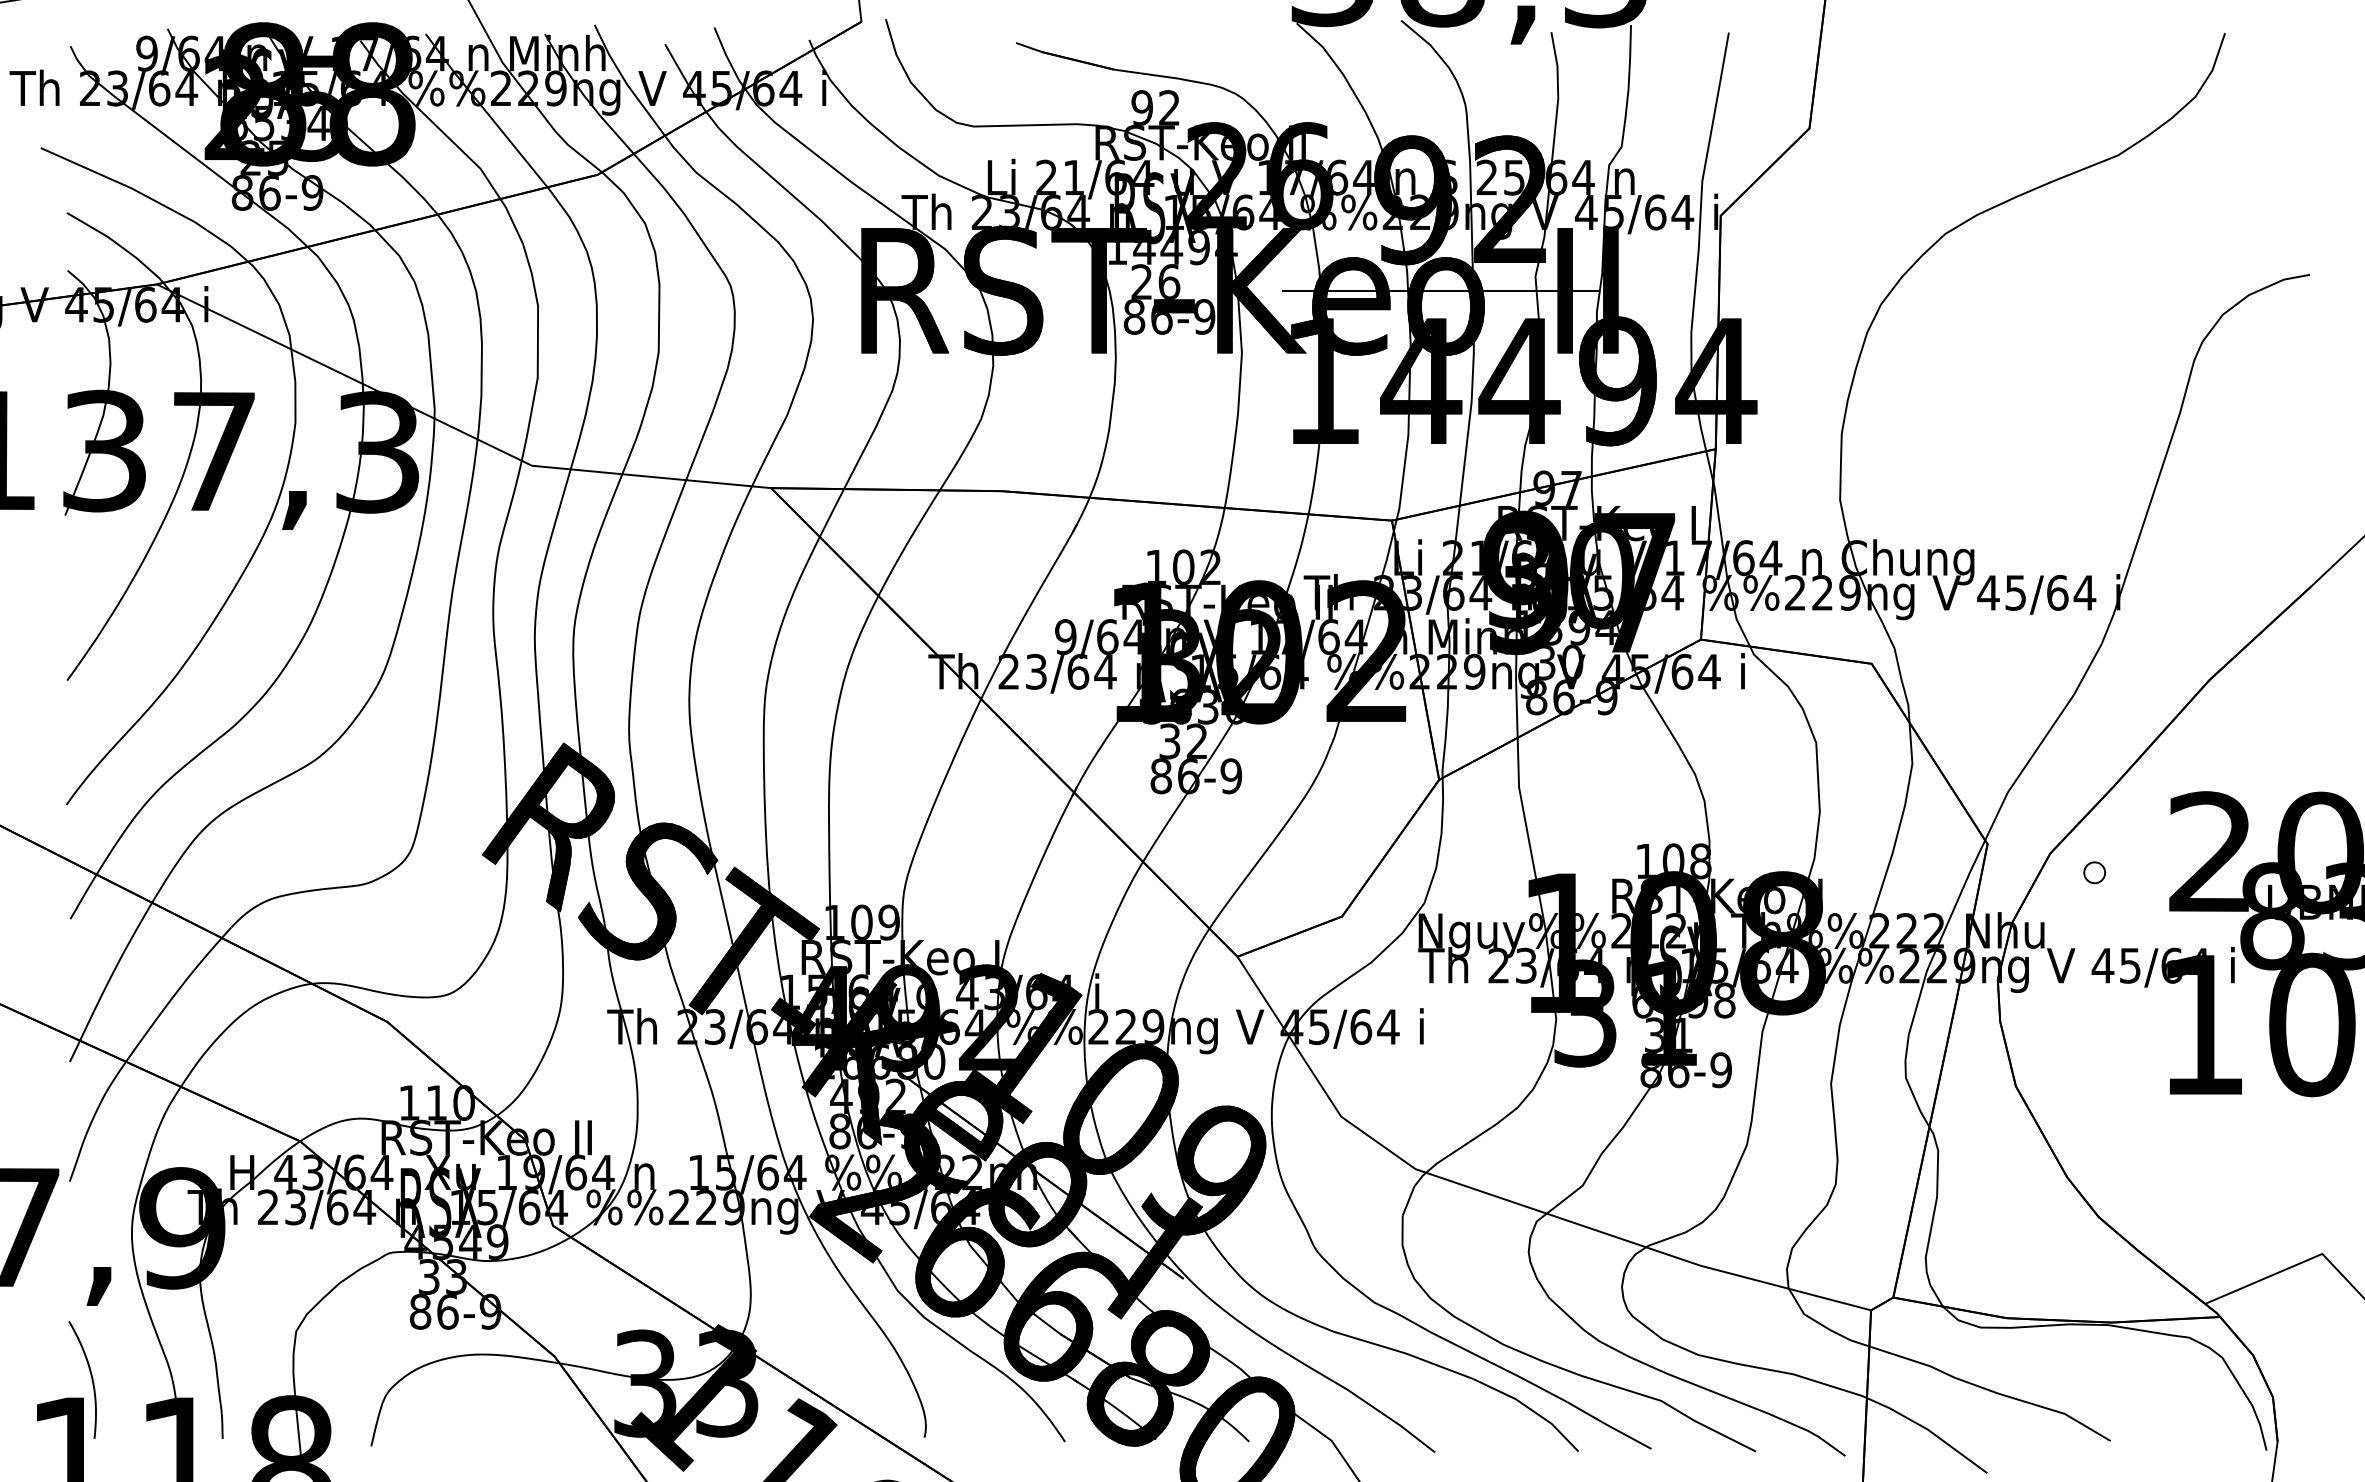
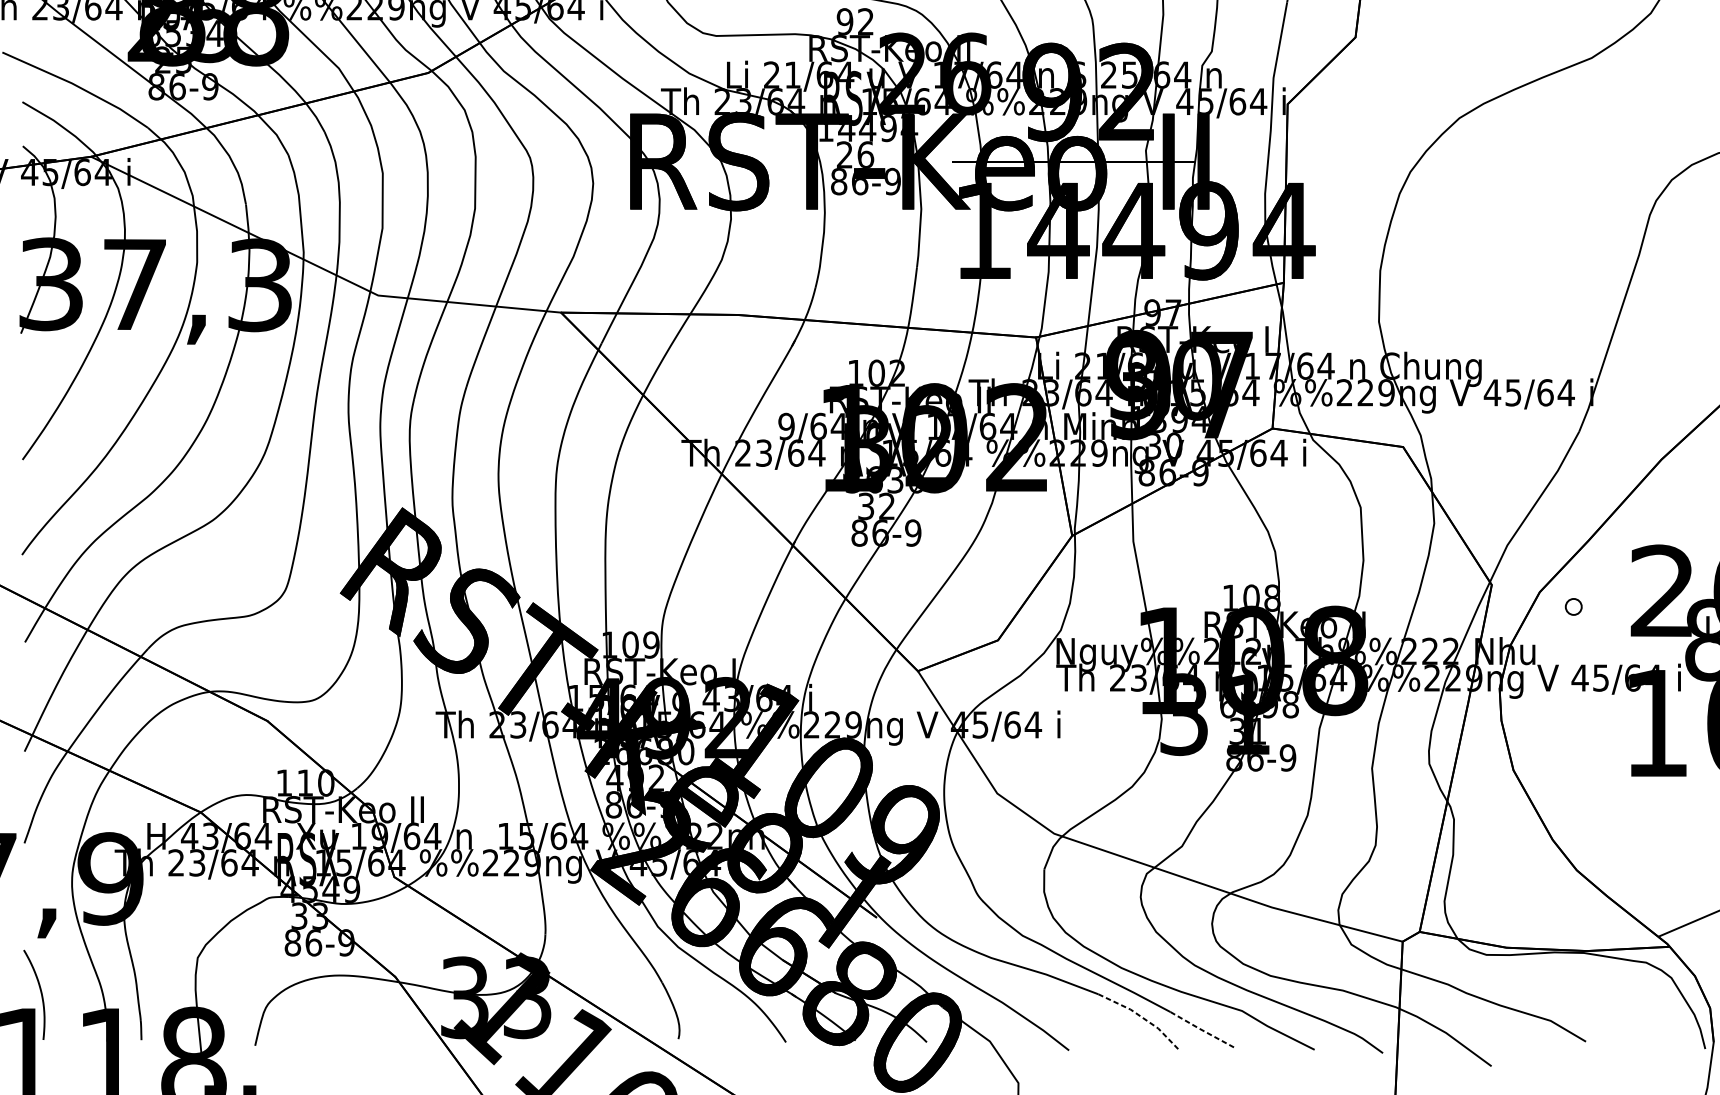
line: (1530, 1409) -> (1142, 1017), solid -> dashed
line: (1609, 1426) -> (1202, 1030), solid -> dashed

